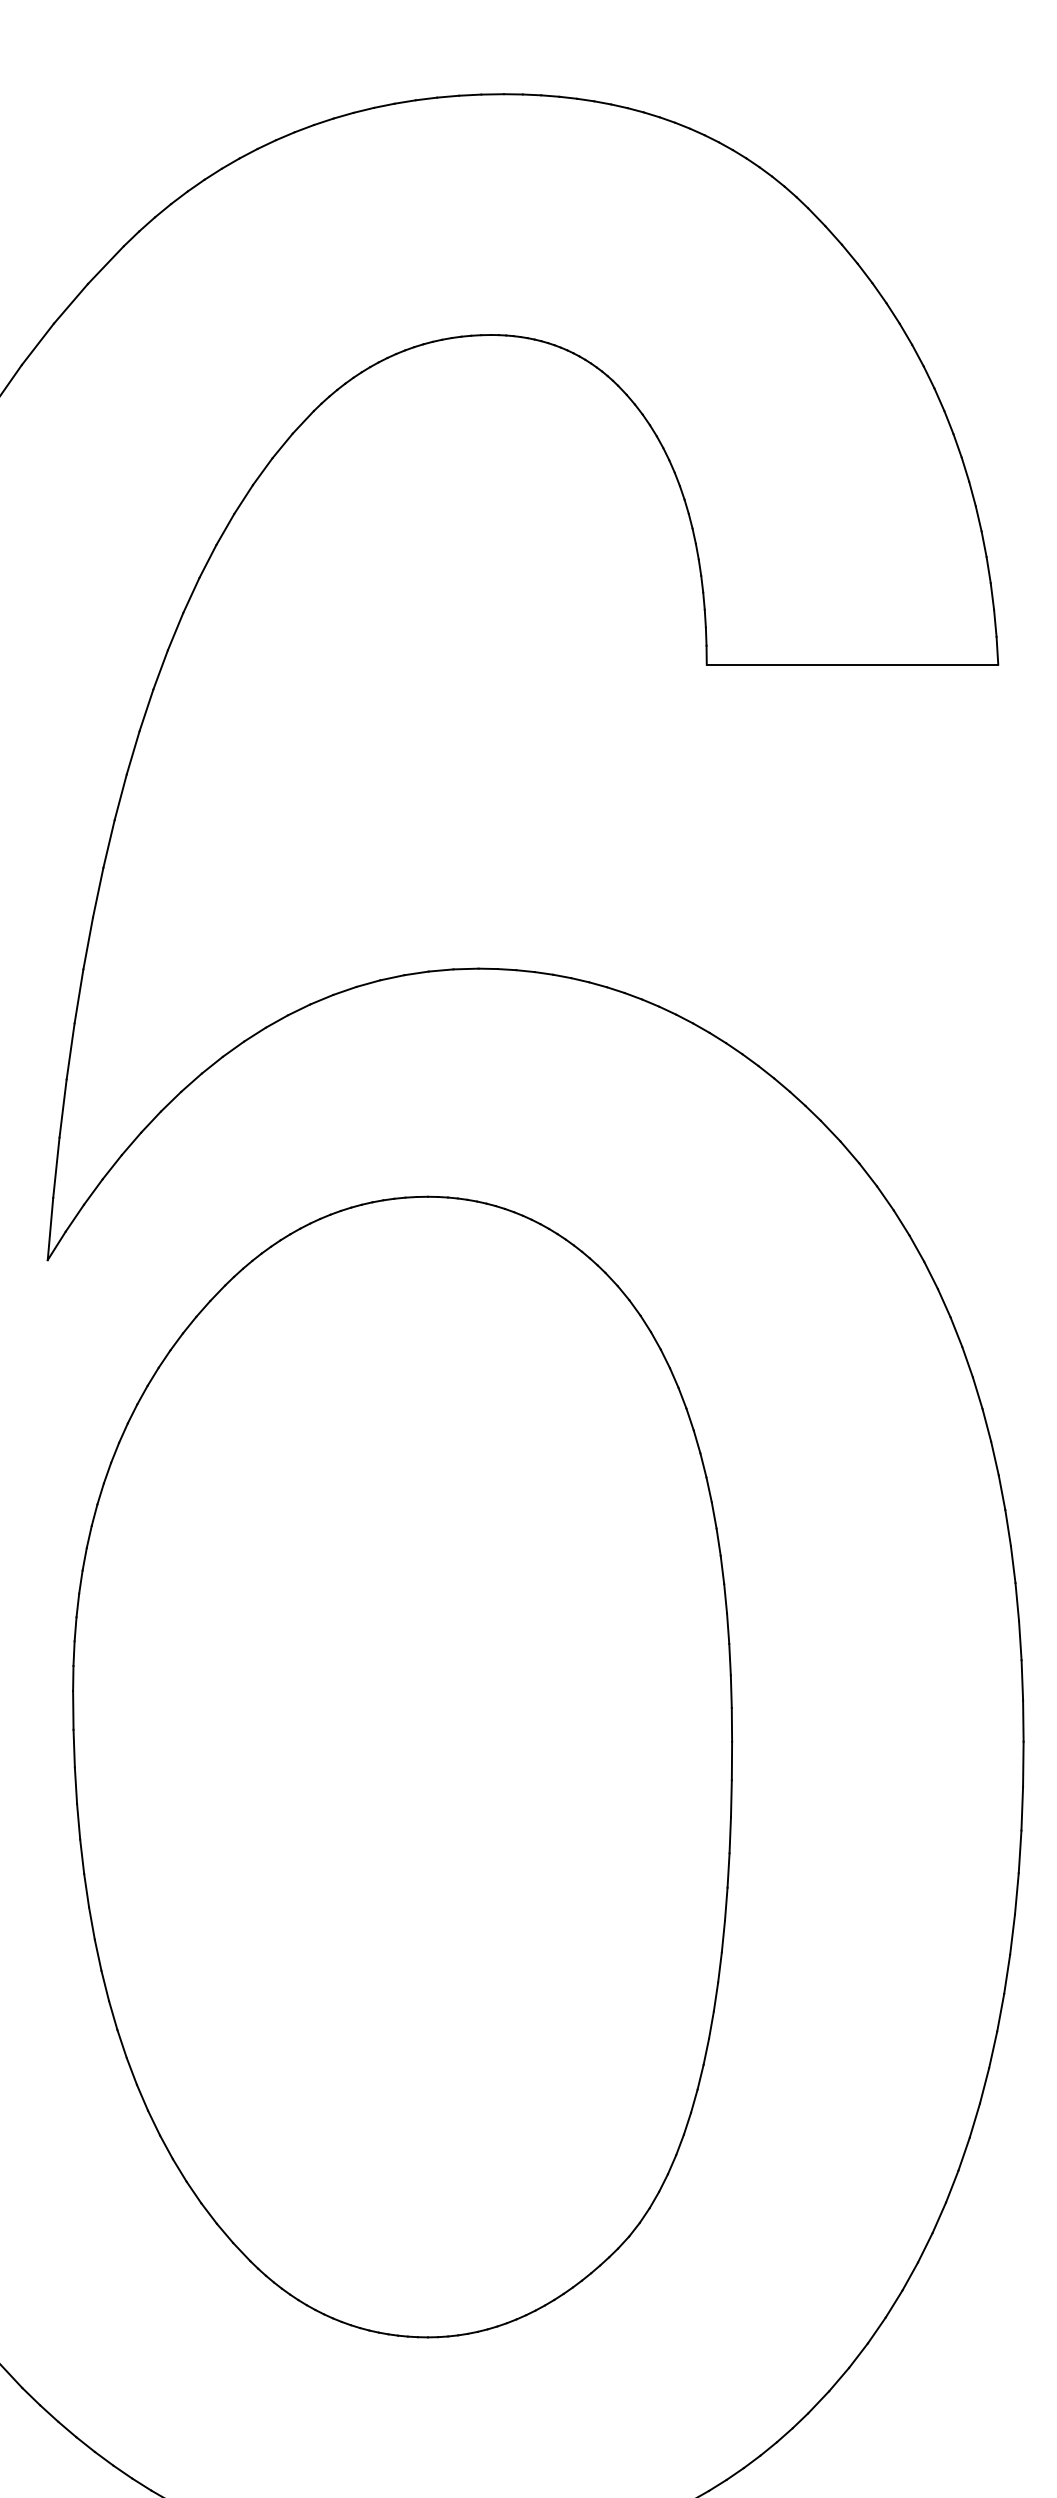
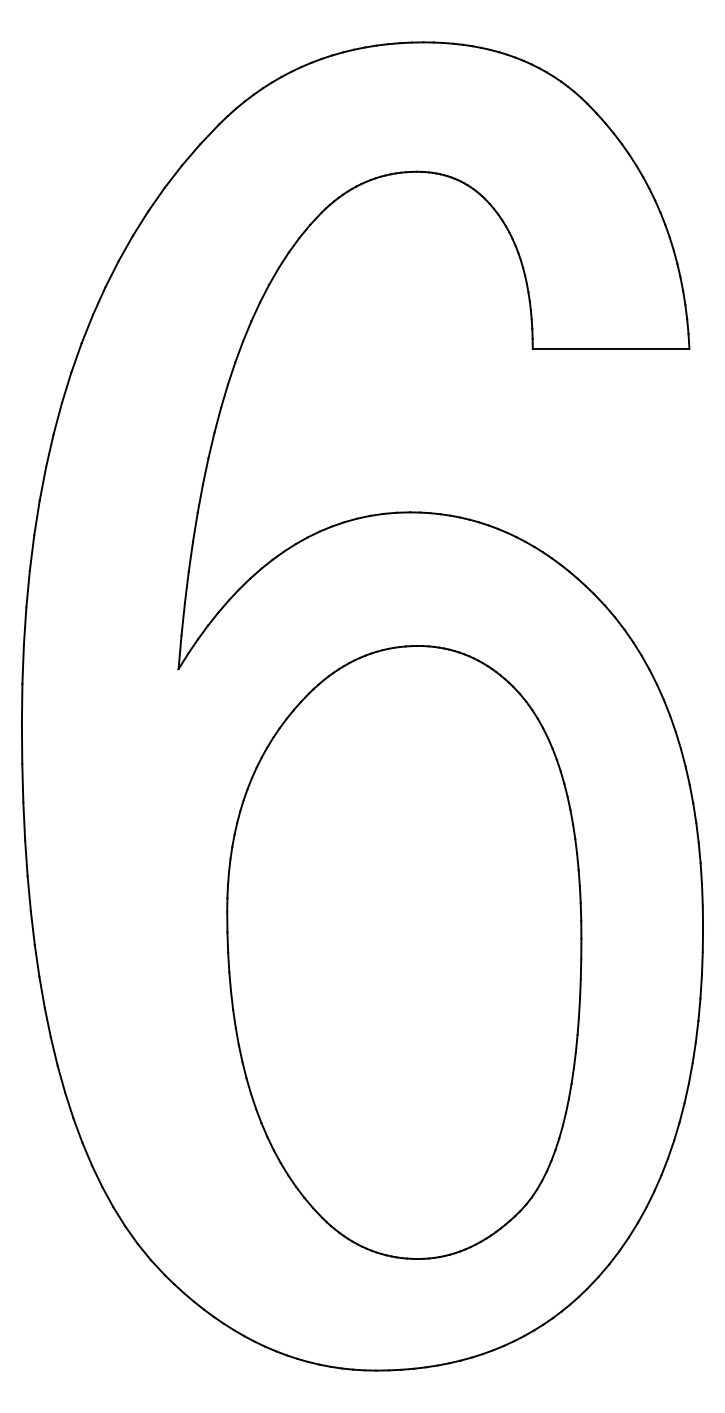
part: (402, 1767) -> (404, 952), moved

